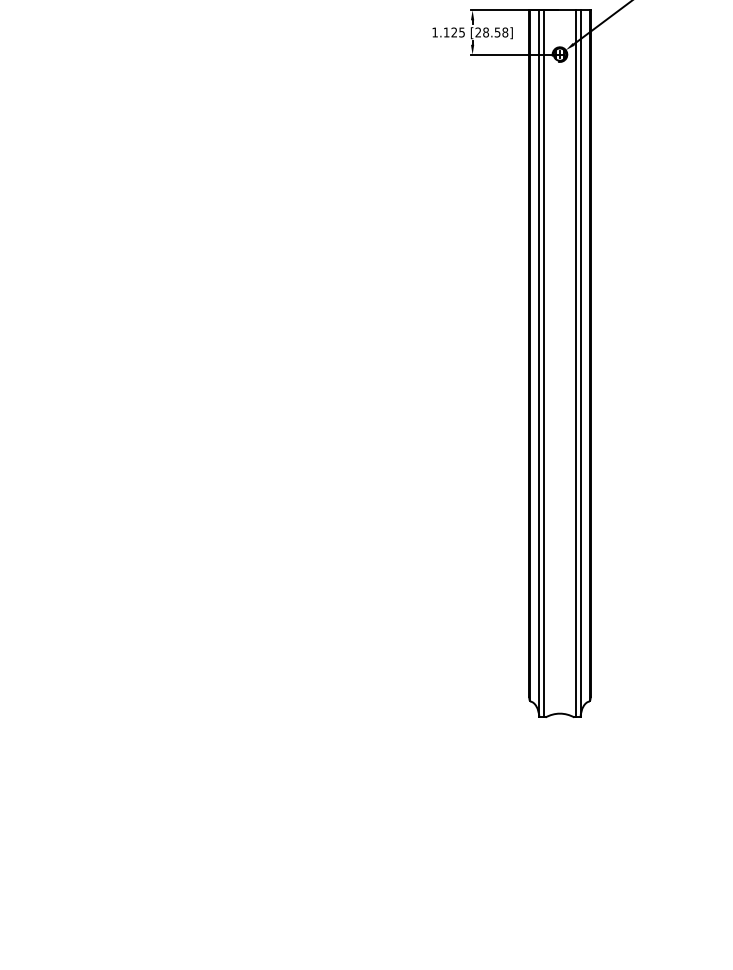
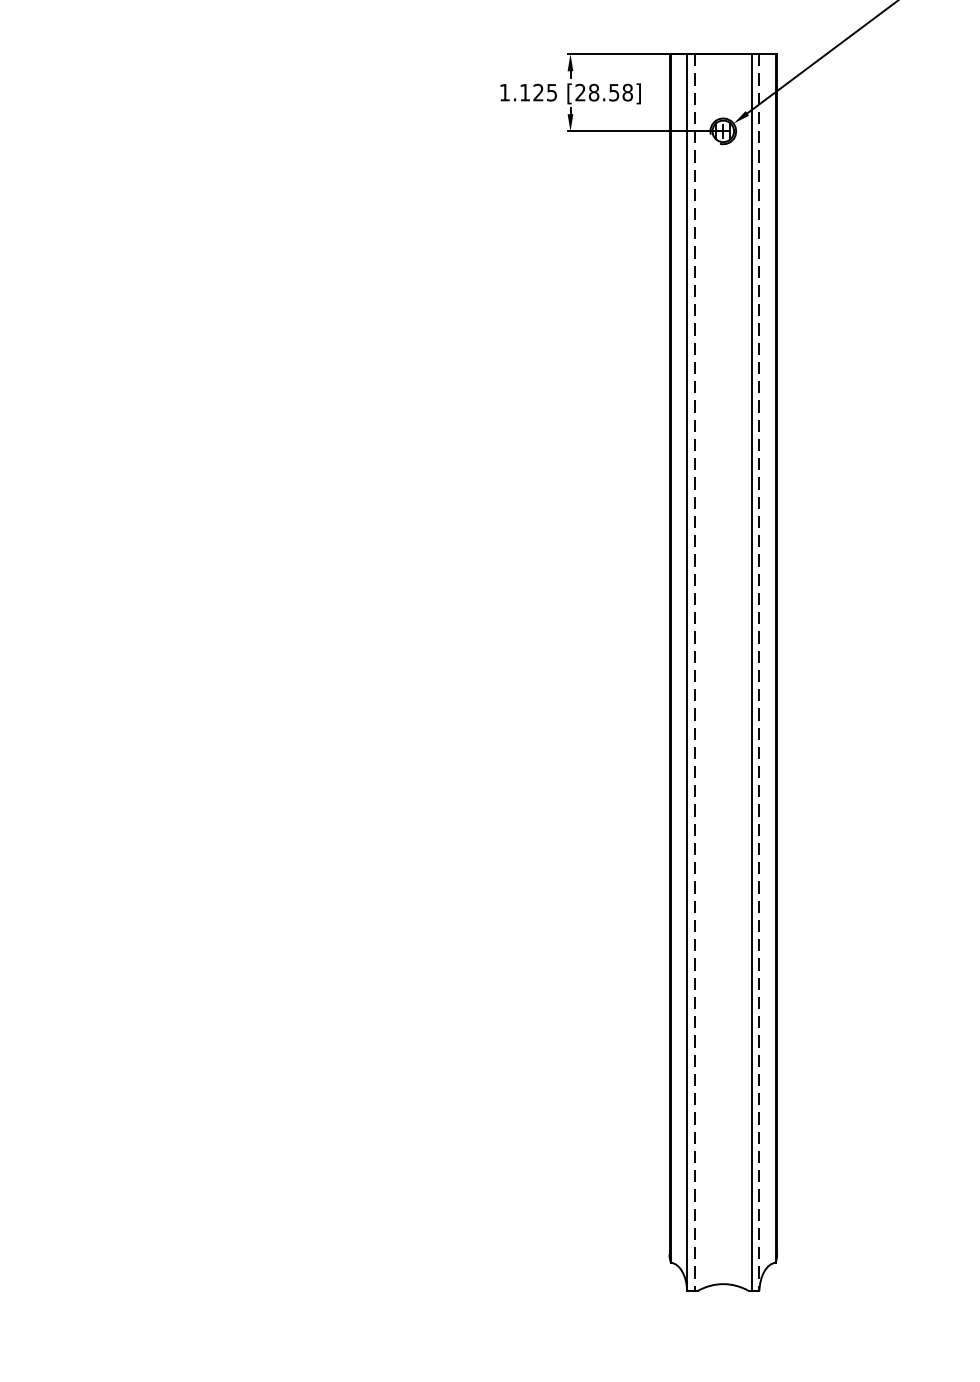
line: (543, 363) -> (694, 671), solid -> dashed
line: (580, 363) -> (759, 671), solid -> dashed

